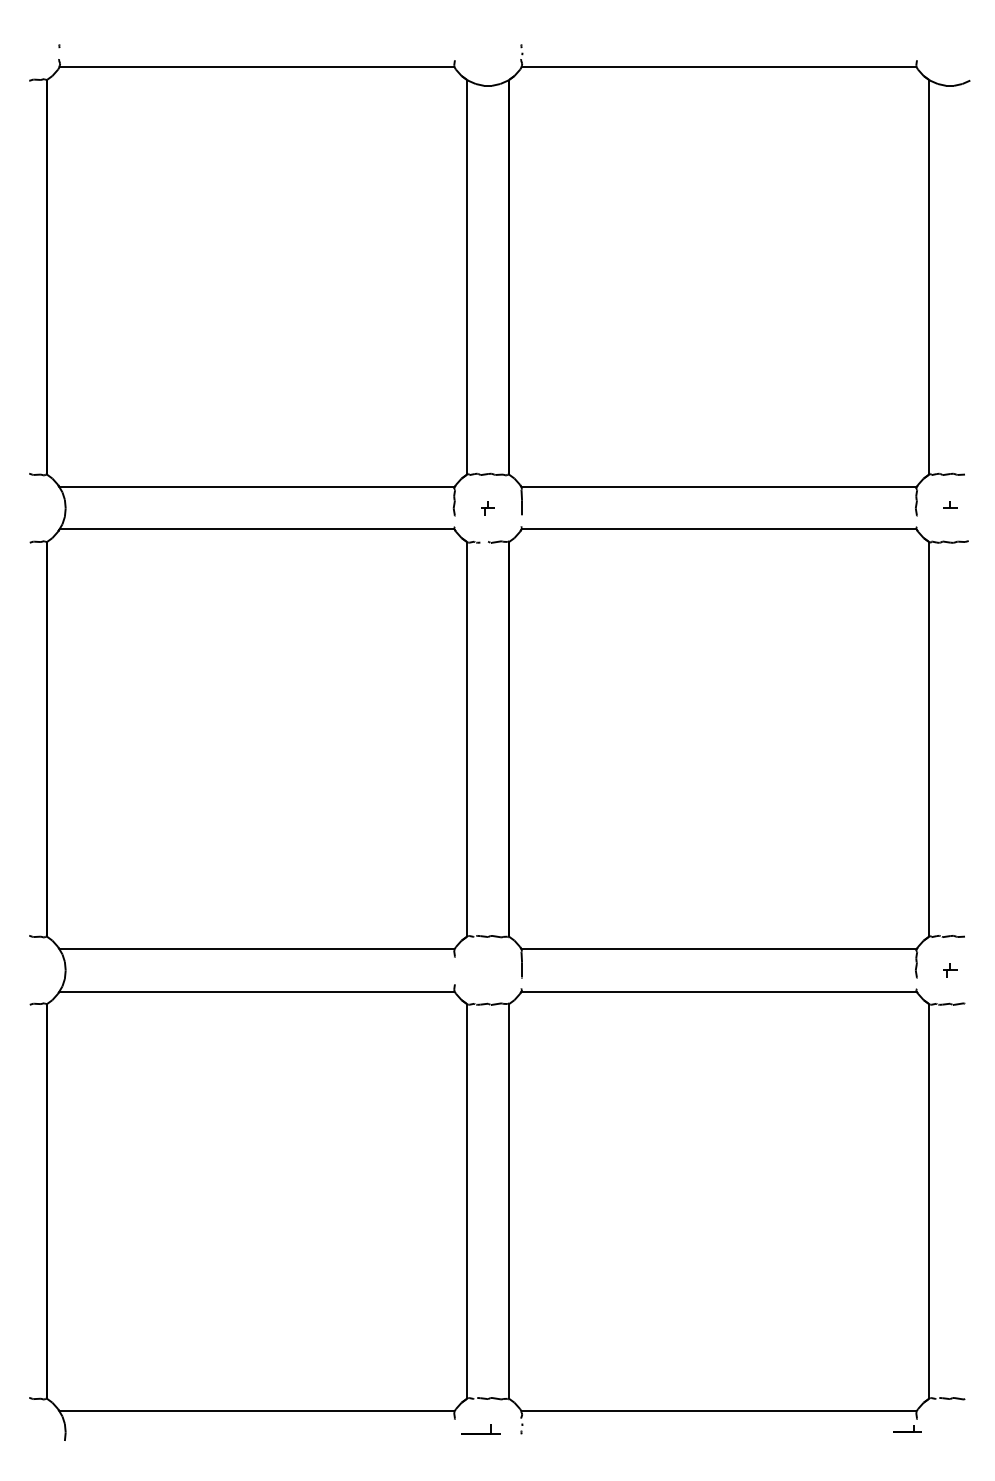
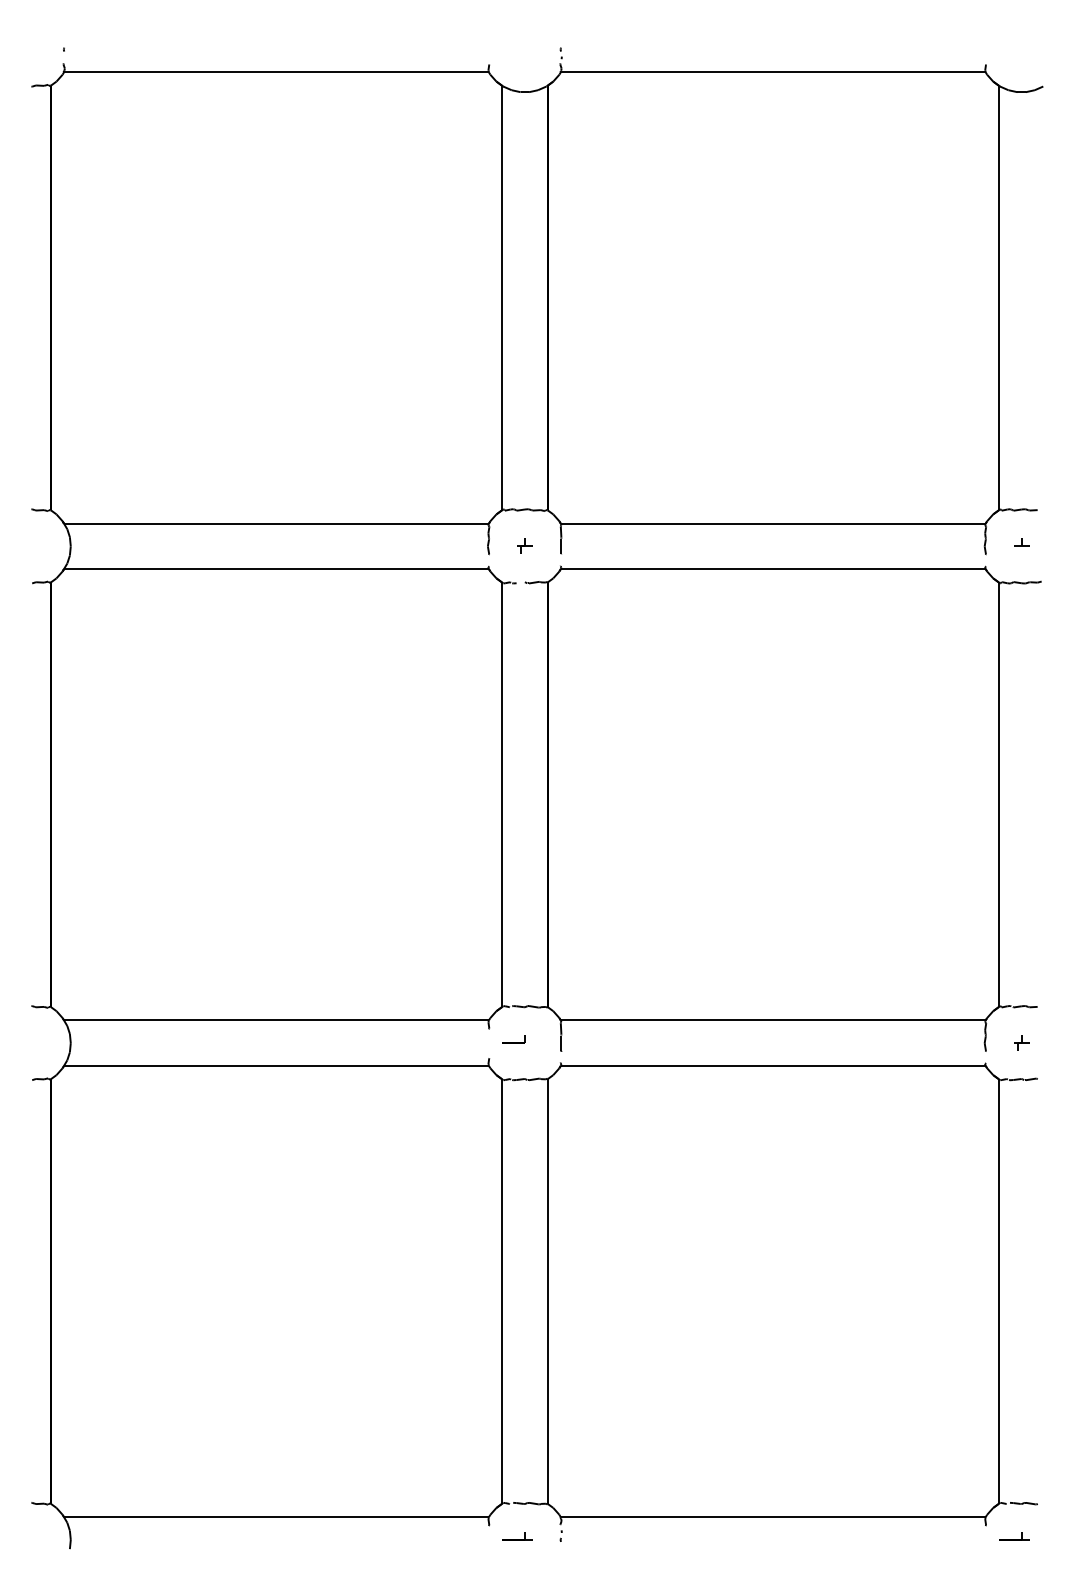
part: (477, 966) -> (513, 1038), added
part: (480, 1428) -> (516, 1535), size x0.71
part: (907, 1428) -> (1014, 1535), moved

